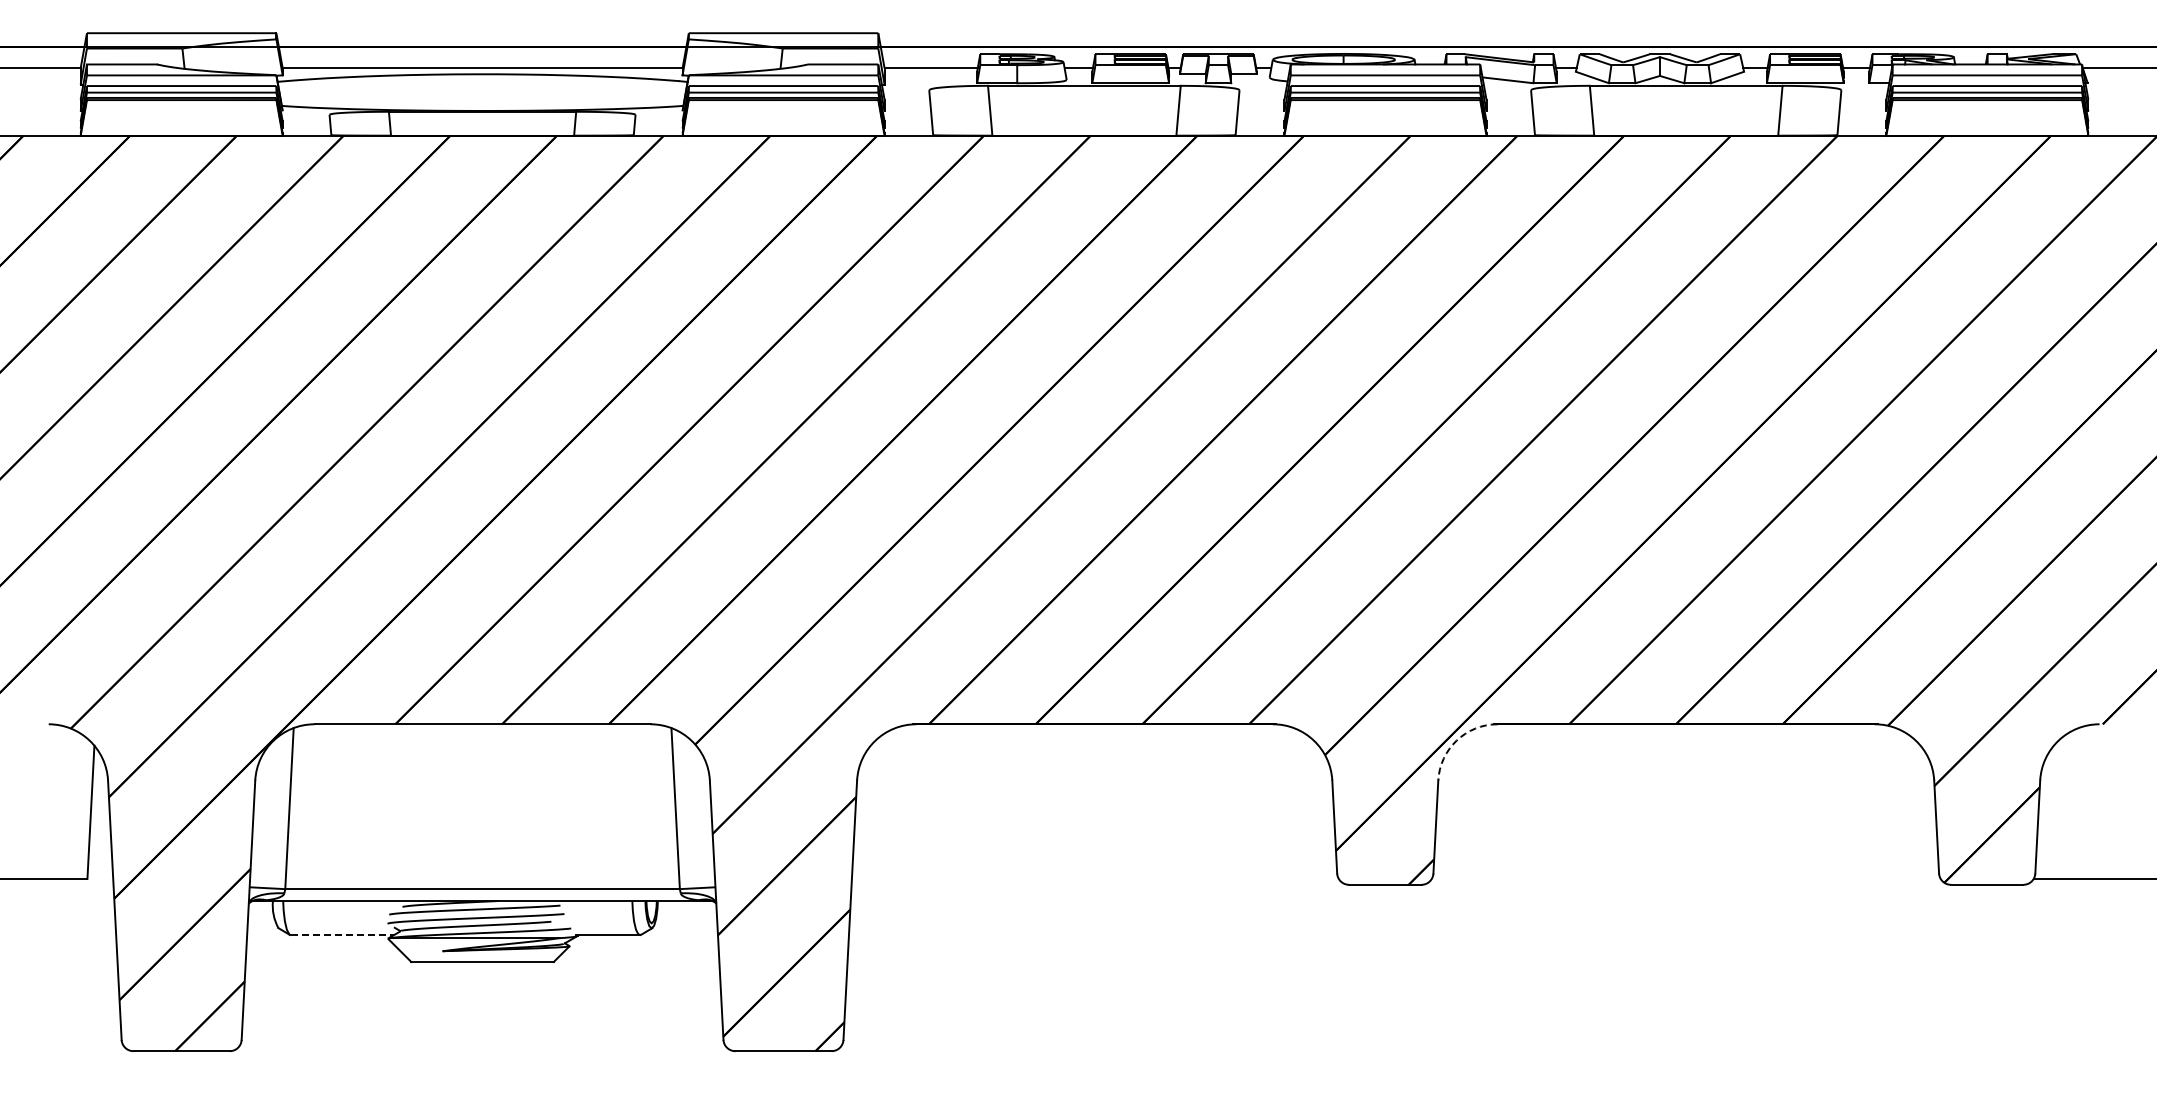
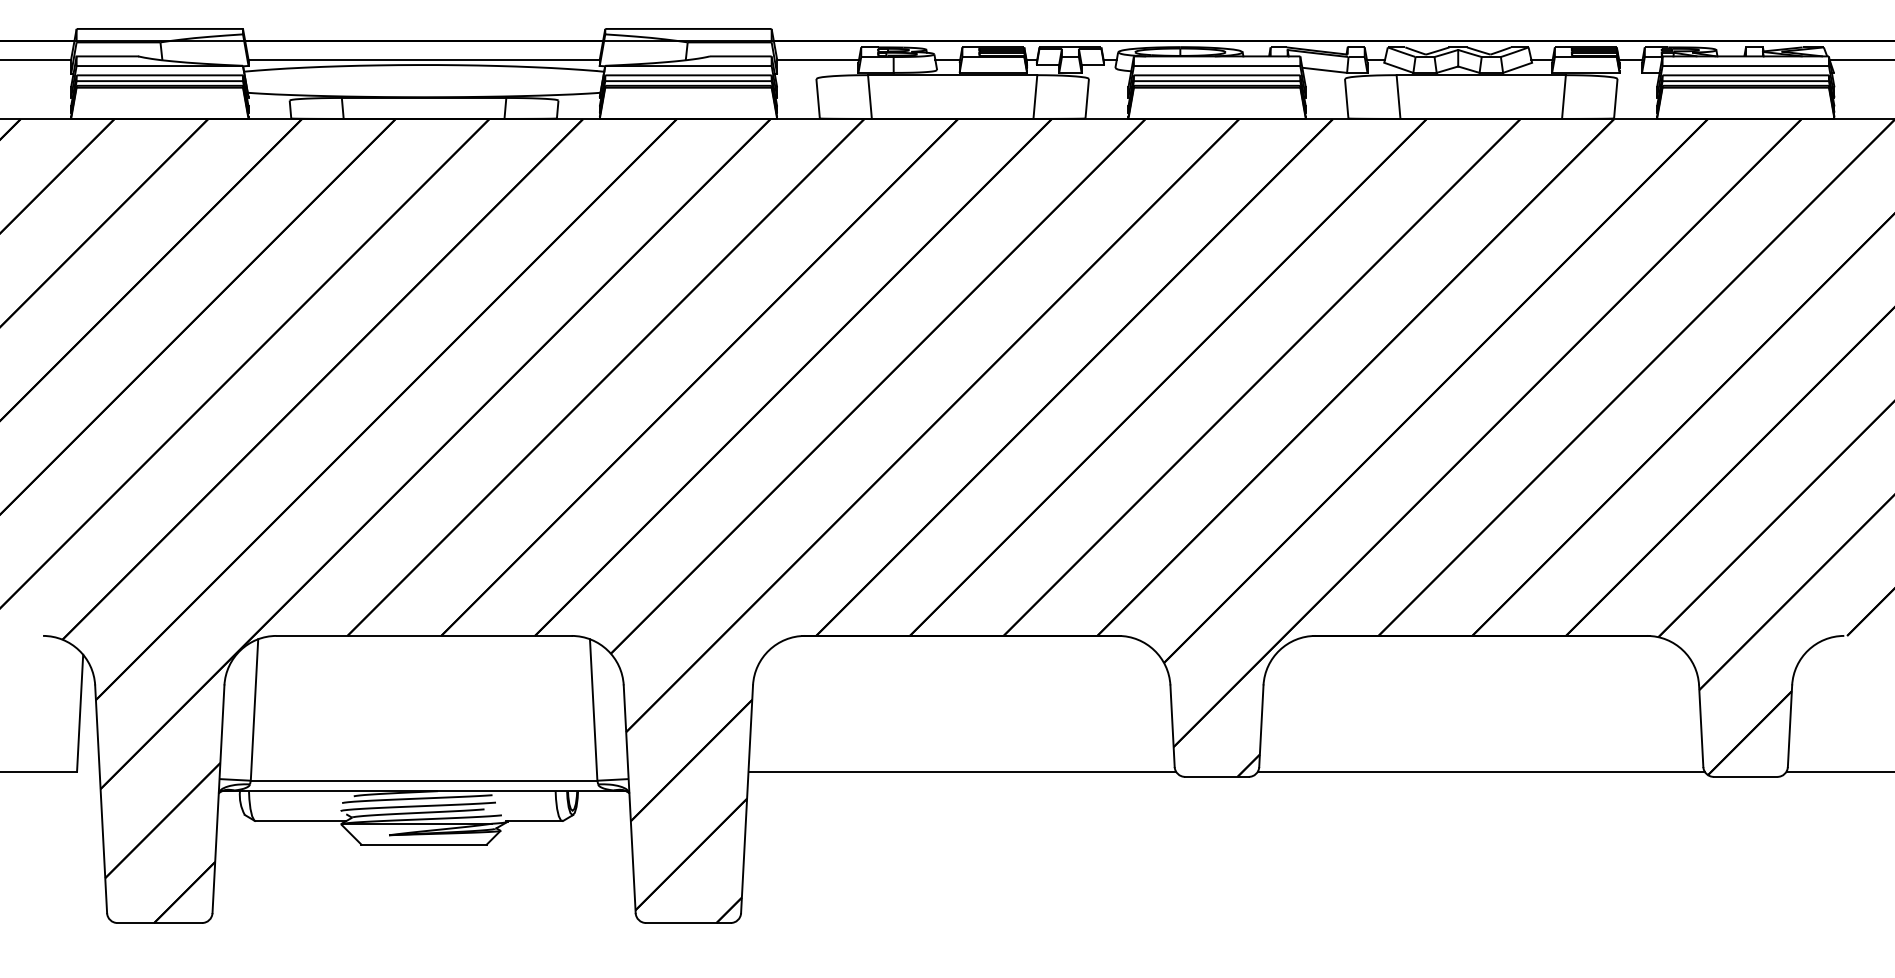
arc: (1456, 740) -> (1279, 650), dashed -> solid
line: (1094, 878) -> (961, 771), added
line: (1685, 878) -> (1480, 771), added
line: (342, 935) -> (301, 821), dashed -> solid

